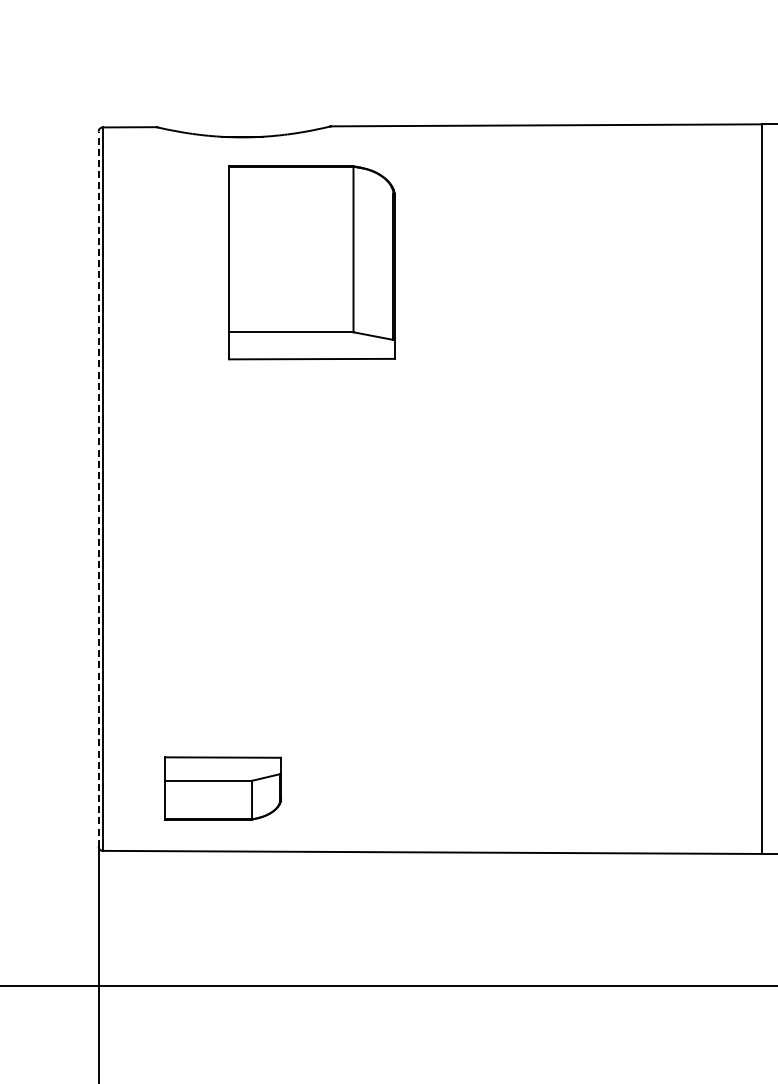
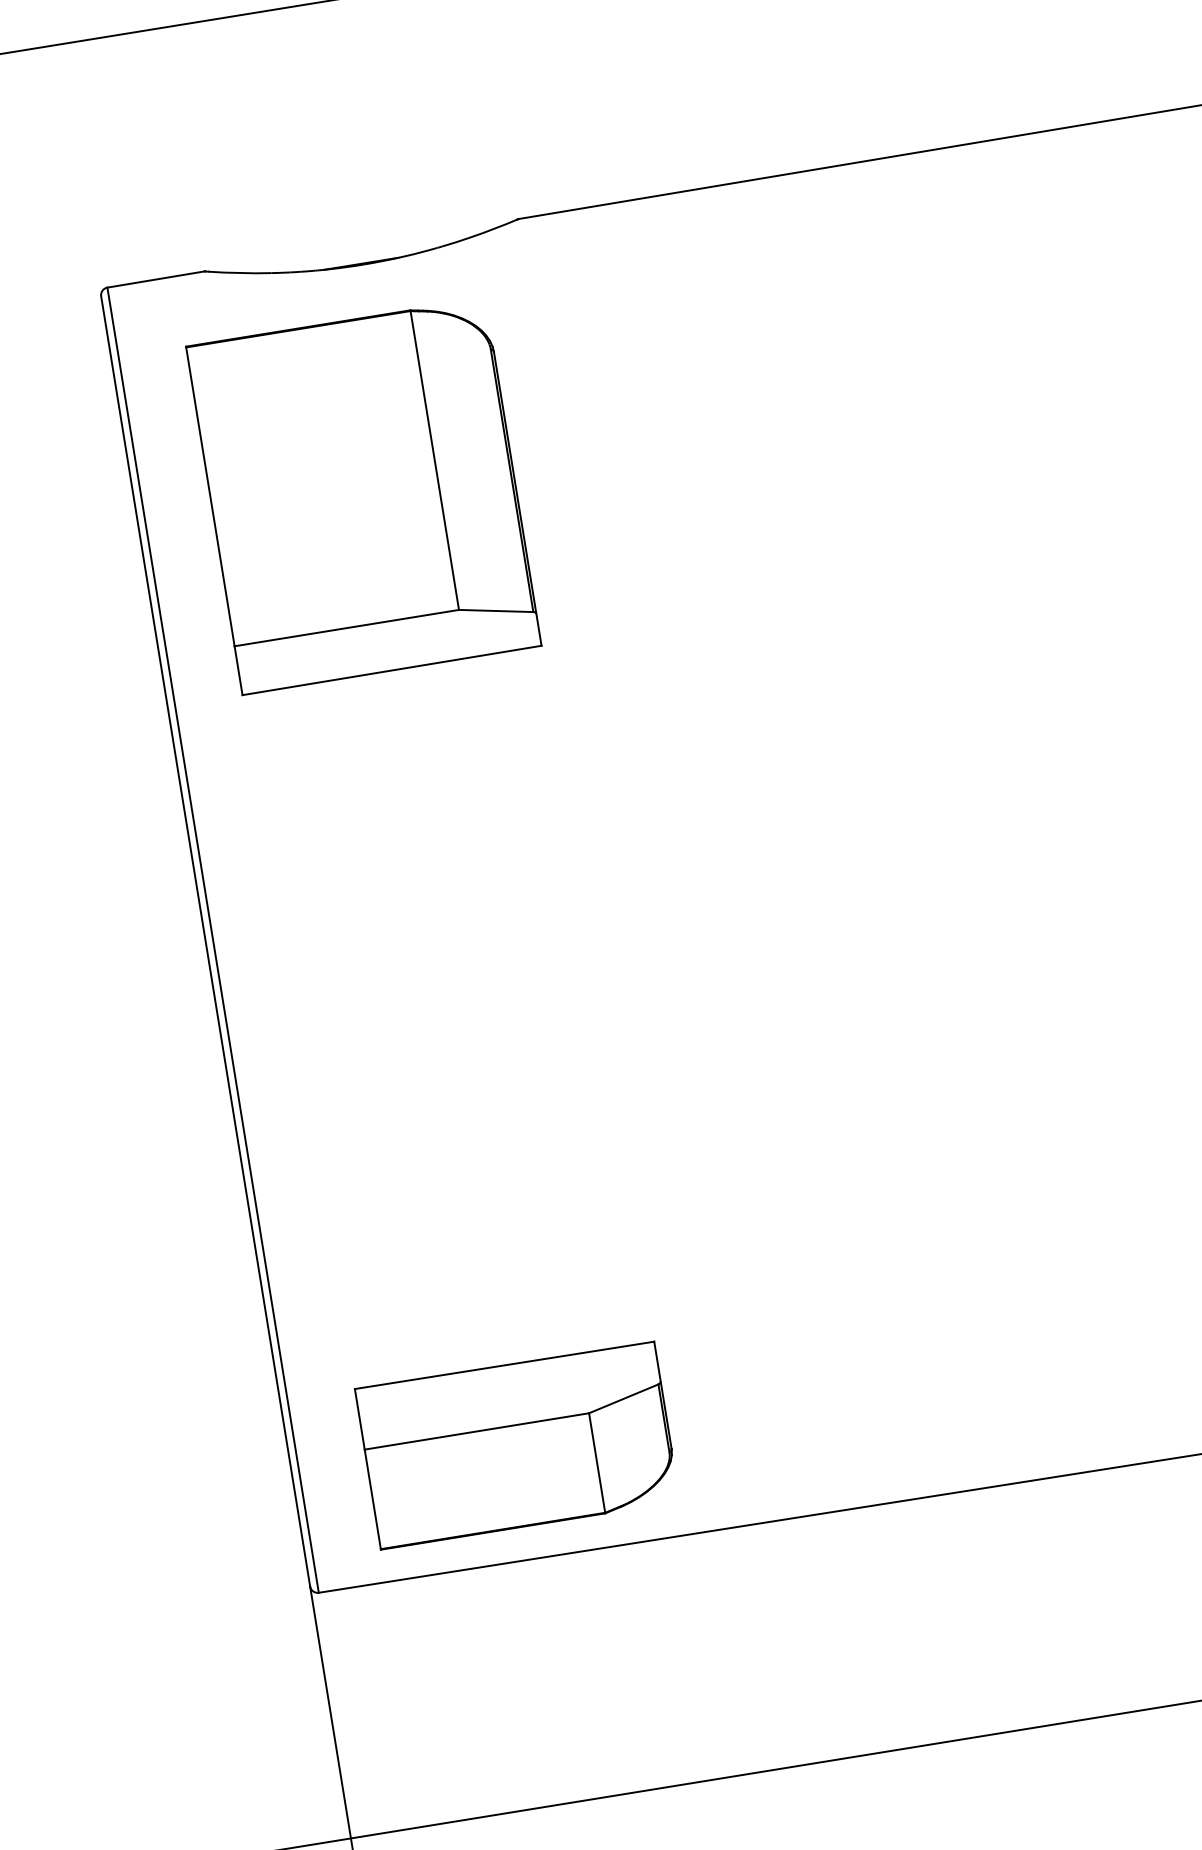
part: (311, 262) -> (362, 496), moved
line: (98, 489) -> (205, 942), dashed -> solid
part: (222, 788) -> (516, 1445), size x1.43

